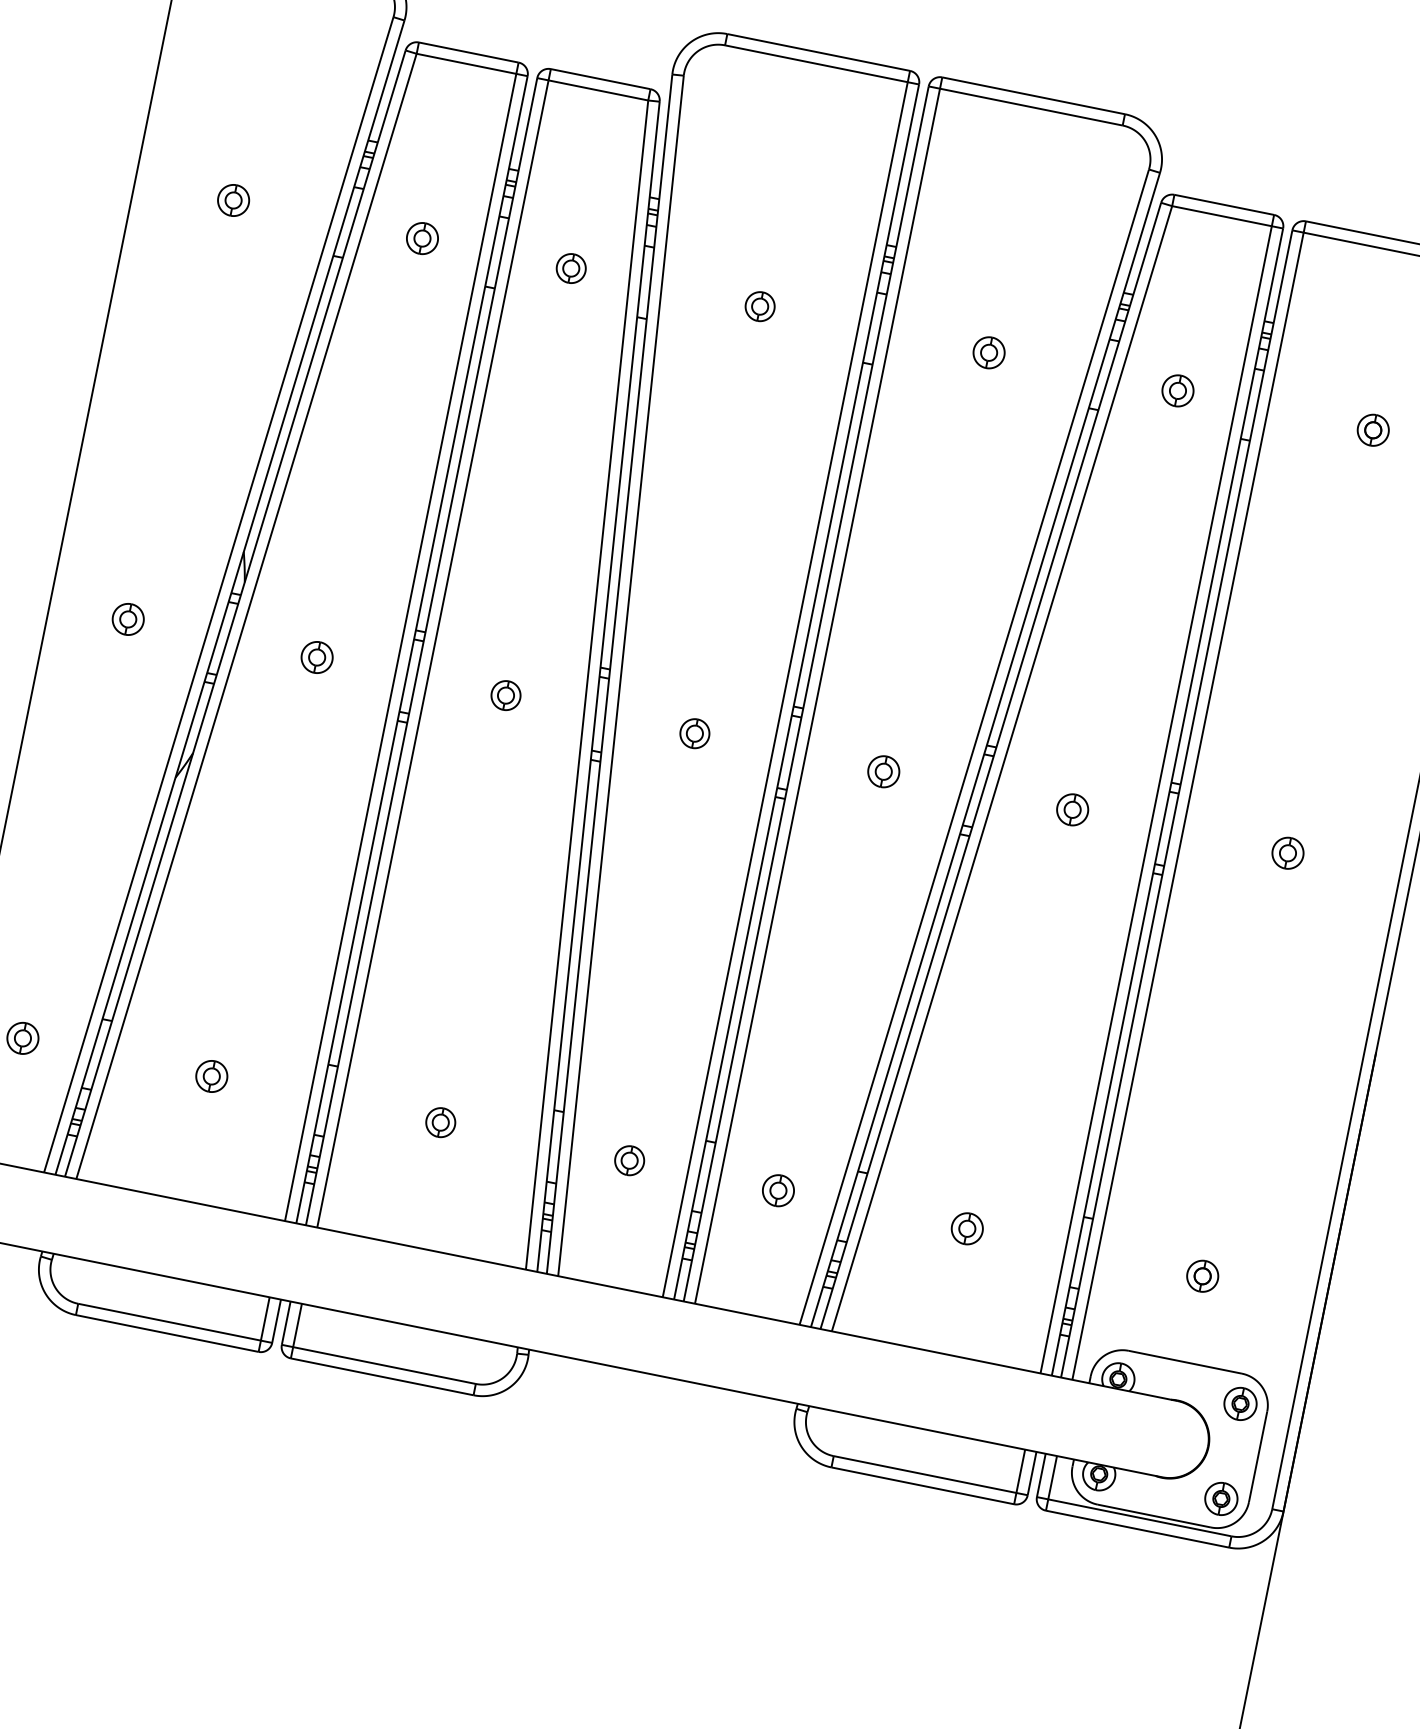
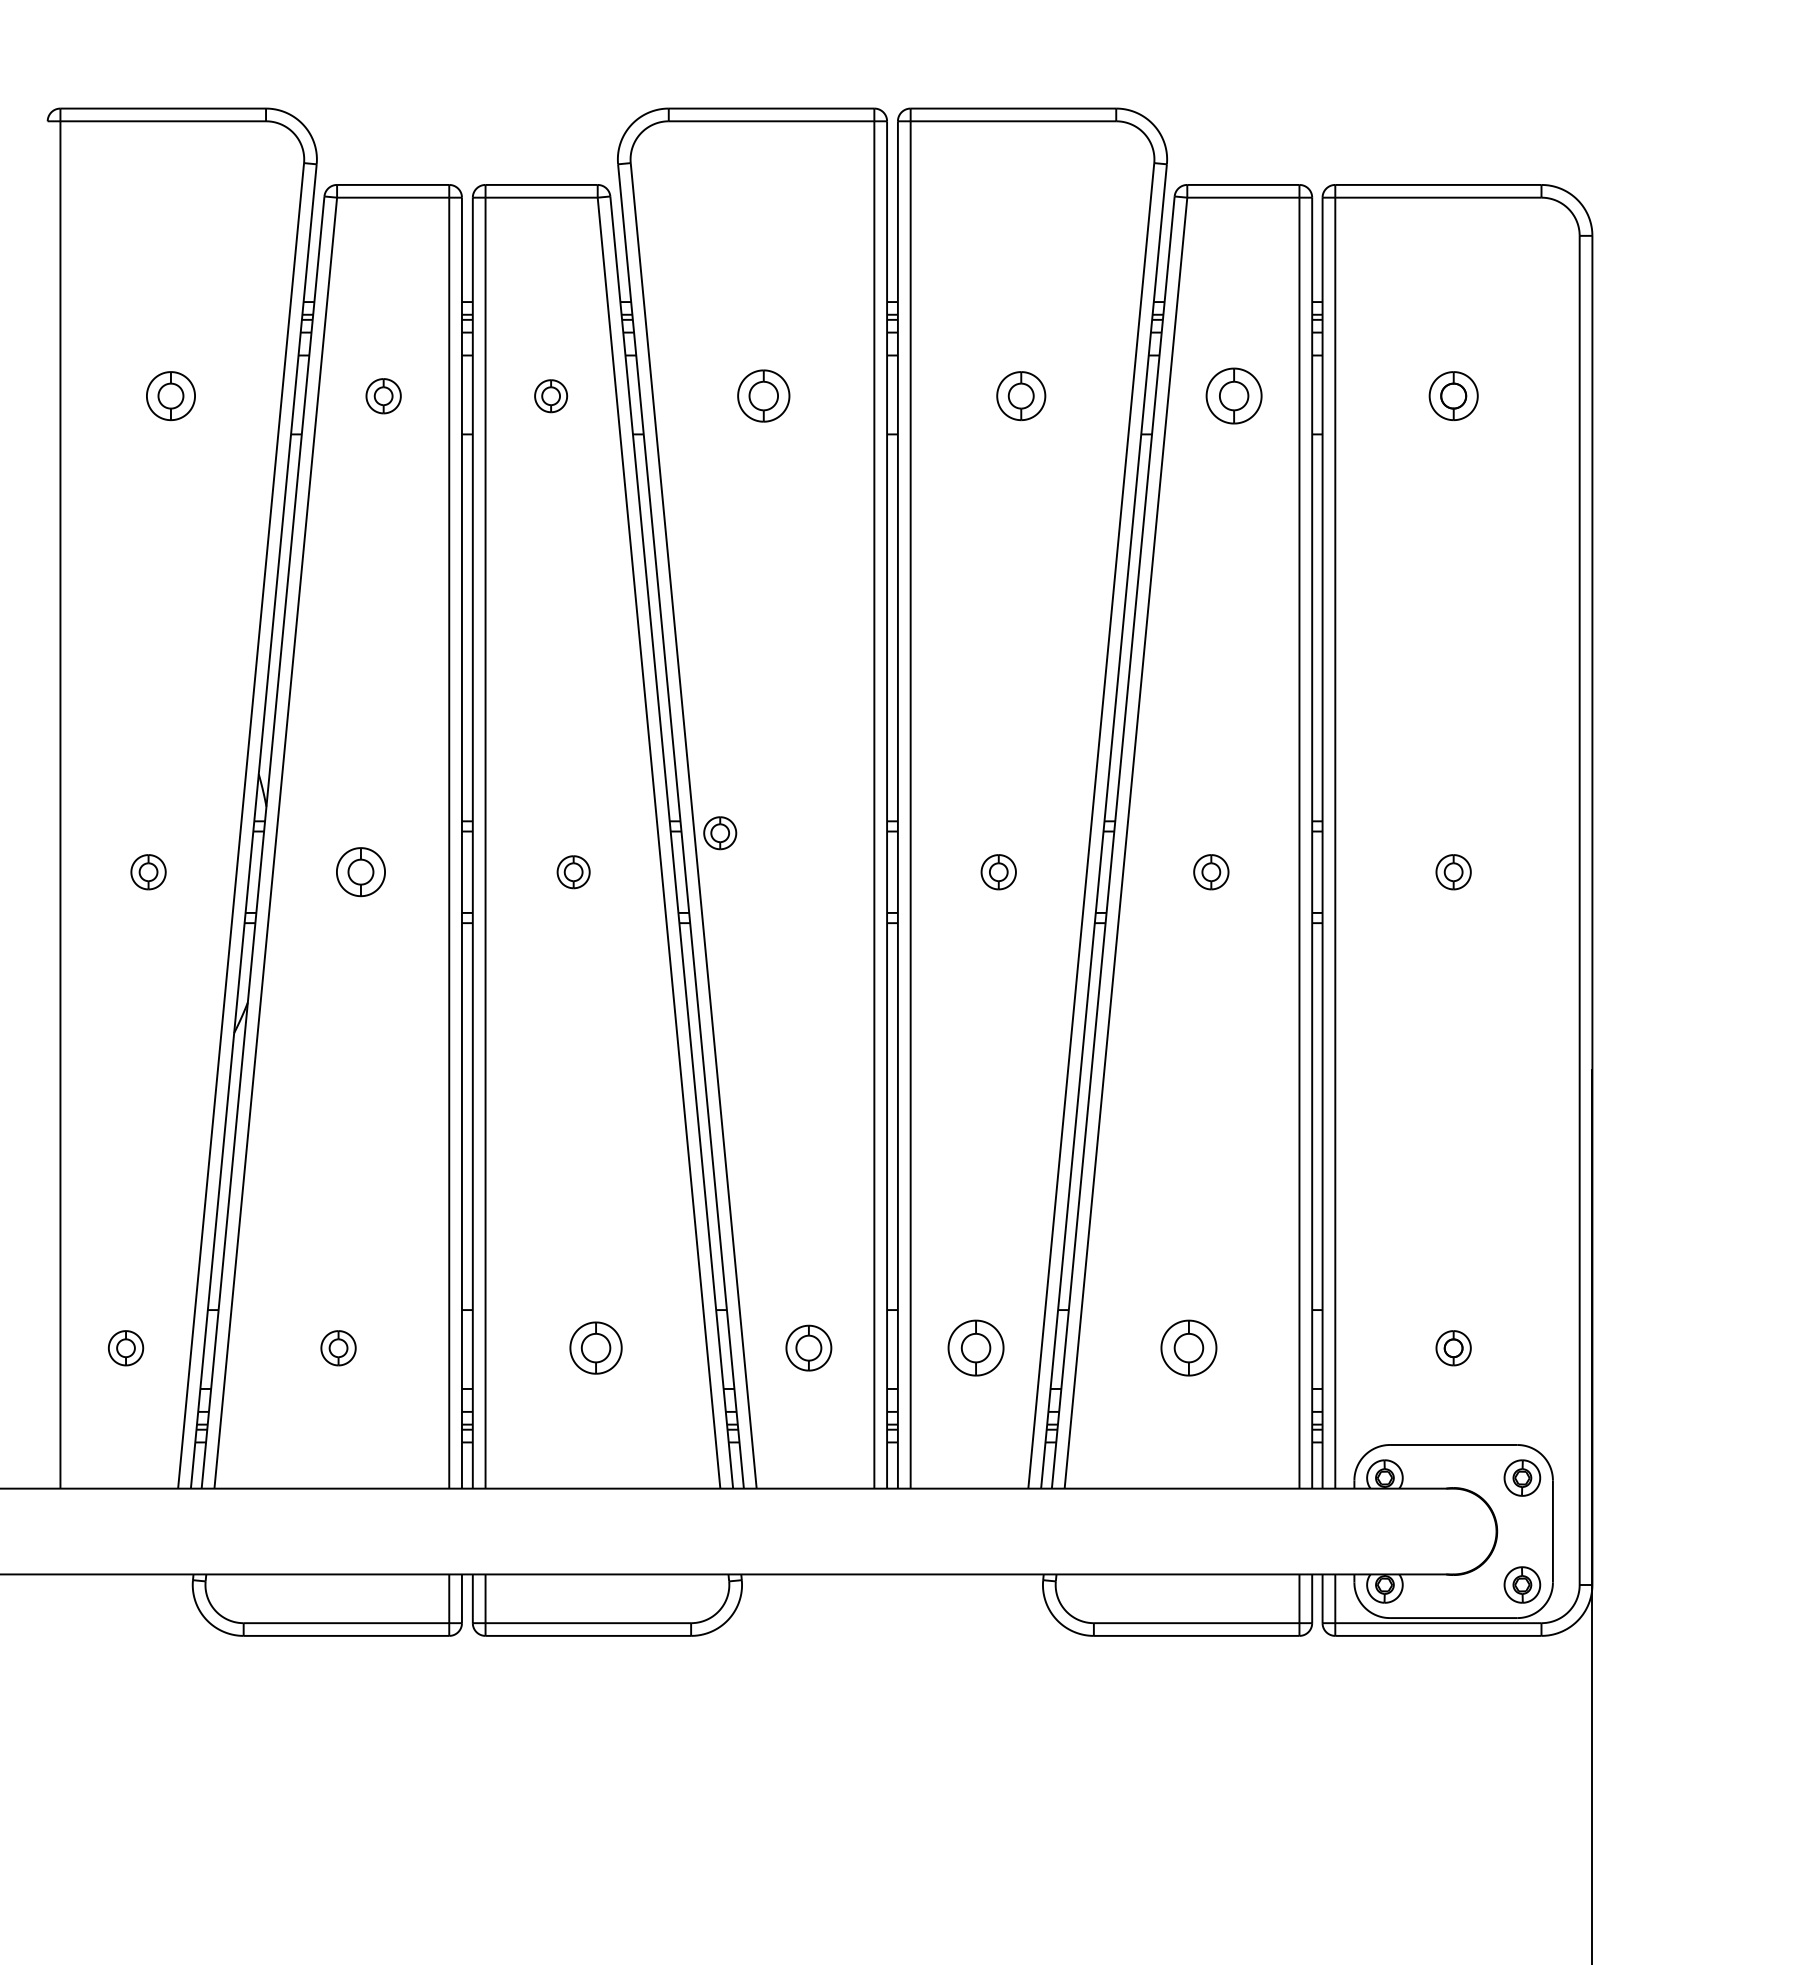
part: (233, 200) -> (171, 396), size x1.4
part: (759, 306) -> (763, 396), size x1.6
part: (989, 353) -> (1021, 396), size x1.4
part: (1177, 391) -> (1233, 396), size x1.6
part: (1373, 430) -> (1453, 396), size x1.4
part: (317, 657) -> (361, 872), size x1.4
part: (695, 733) -> (720, 833), moved
part: (440, 1122) -> (596, 1348), size x1.6
part: (629, 1160) -> (808, 1348), size x1.4
part: (778, 1191) -> (976, 1348), size x1.6
part: (967, 1228) -> (1188, 1348), size x1.6

